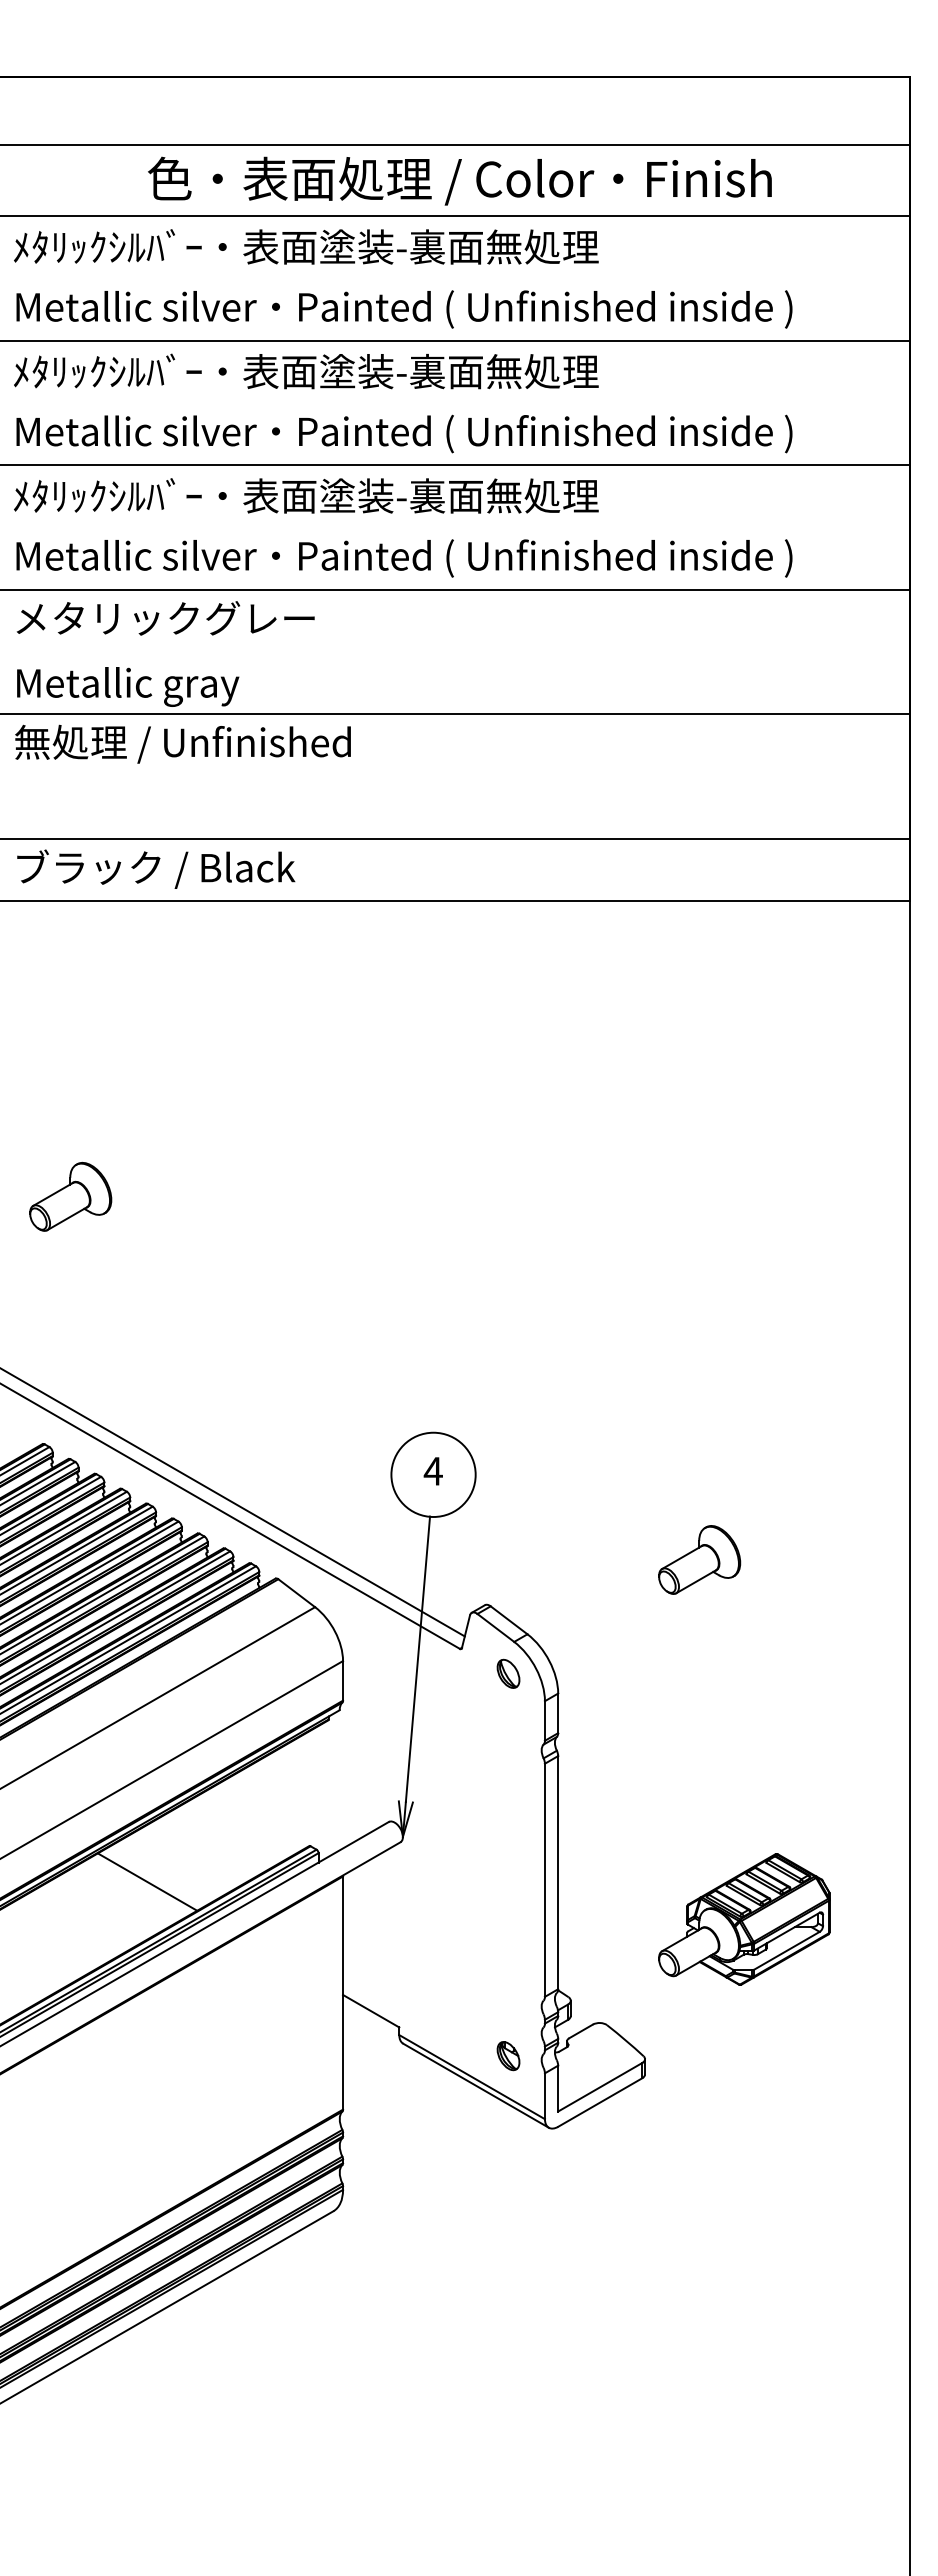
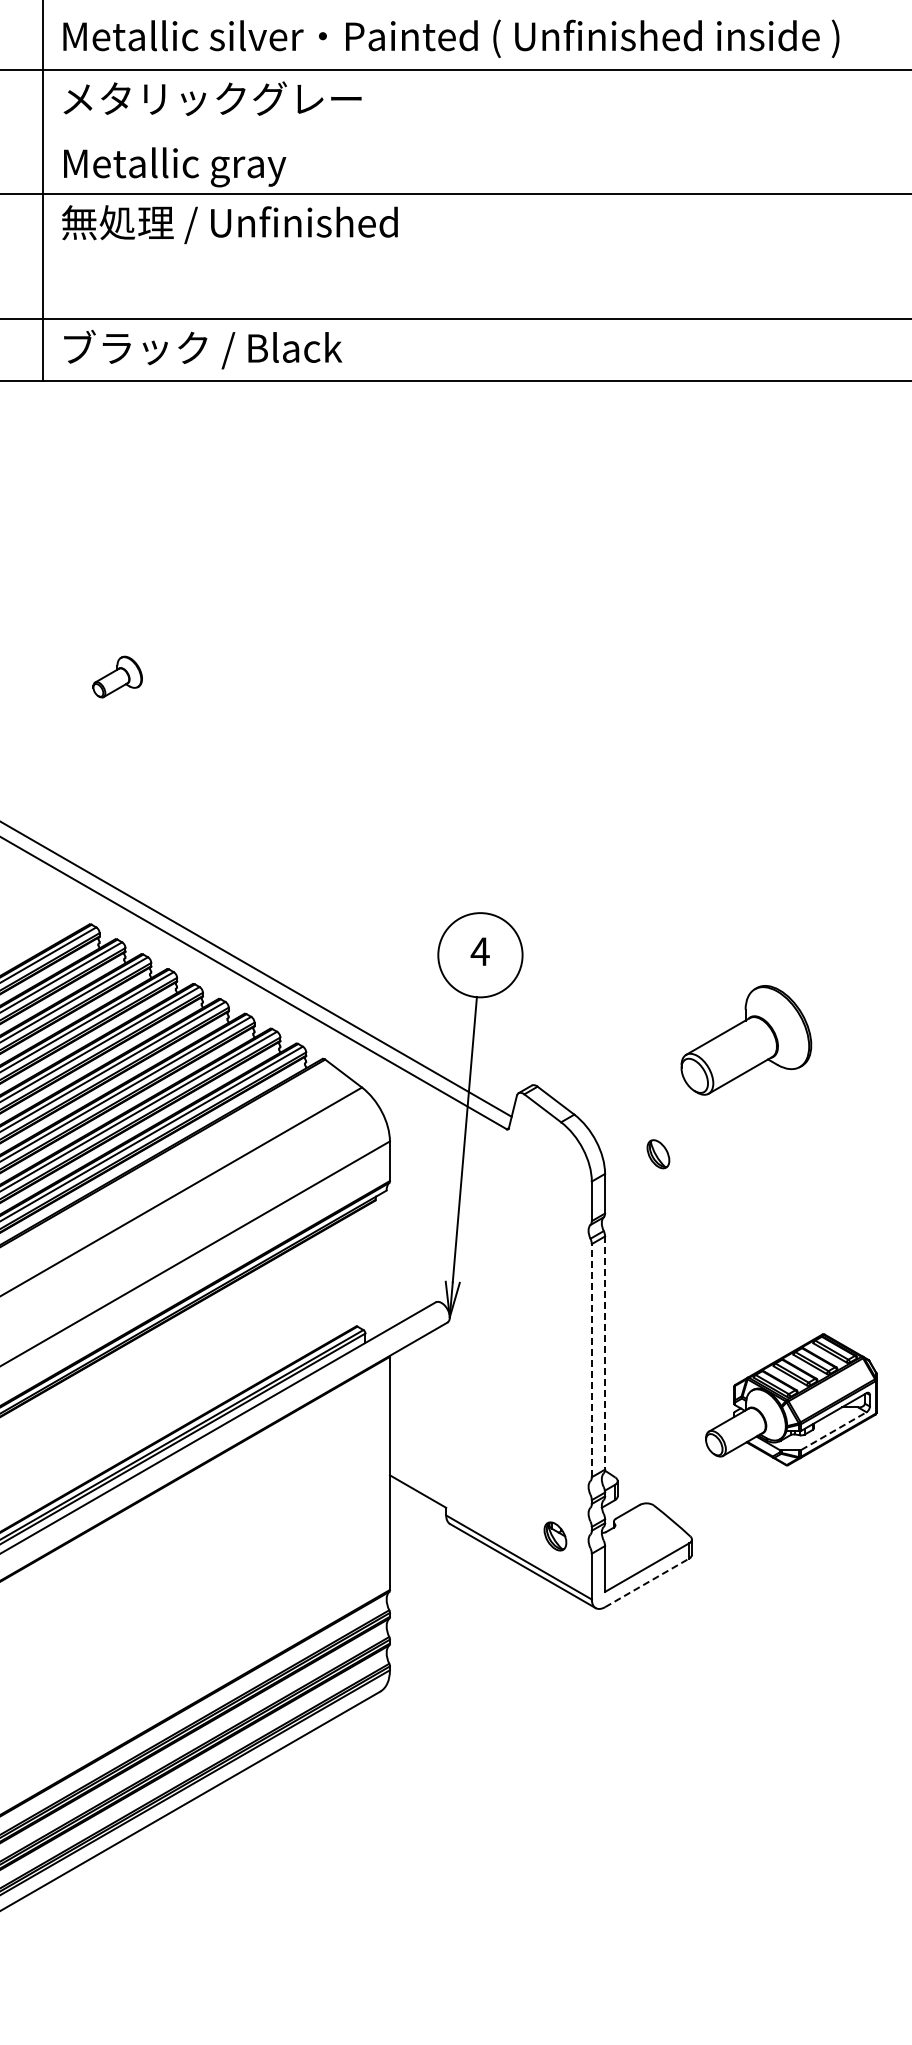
part: (70, 1196) -> (117, 676), size x0.6
part: (699, 1559) -> (746, 1039), size x1.6
part: (508, 1673) -> (658, 1153), moved
line: (558, 1872) -> (605, 1352), solid -> dashed
line: (544, 1880) -> (591, 1360), solid -> dashed
line: (147, 1881) -> (194, 1361), removed
line: (787, 1950) -> (834, 1430), solid -> dashed
line: (600, 2102) -> (647, 1582), solid -> dashed

